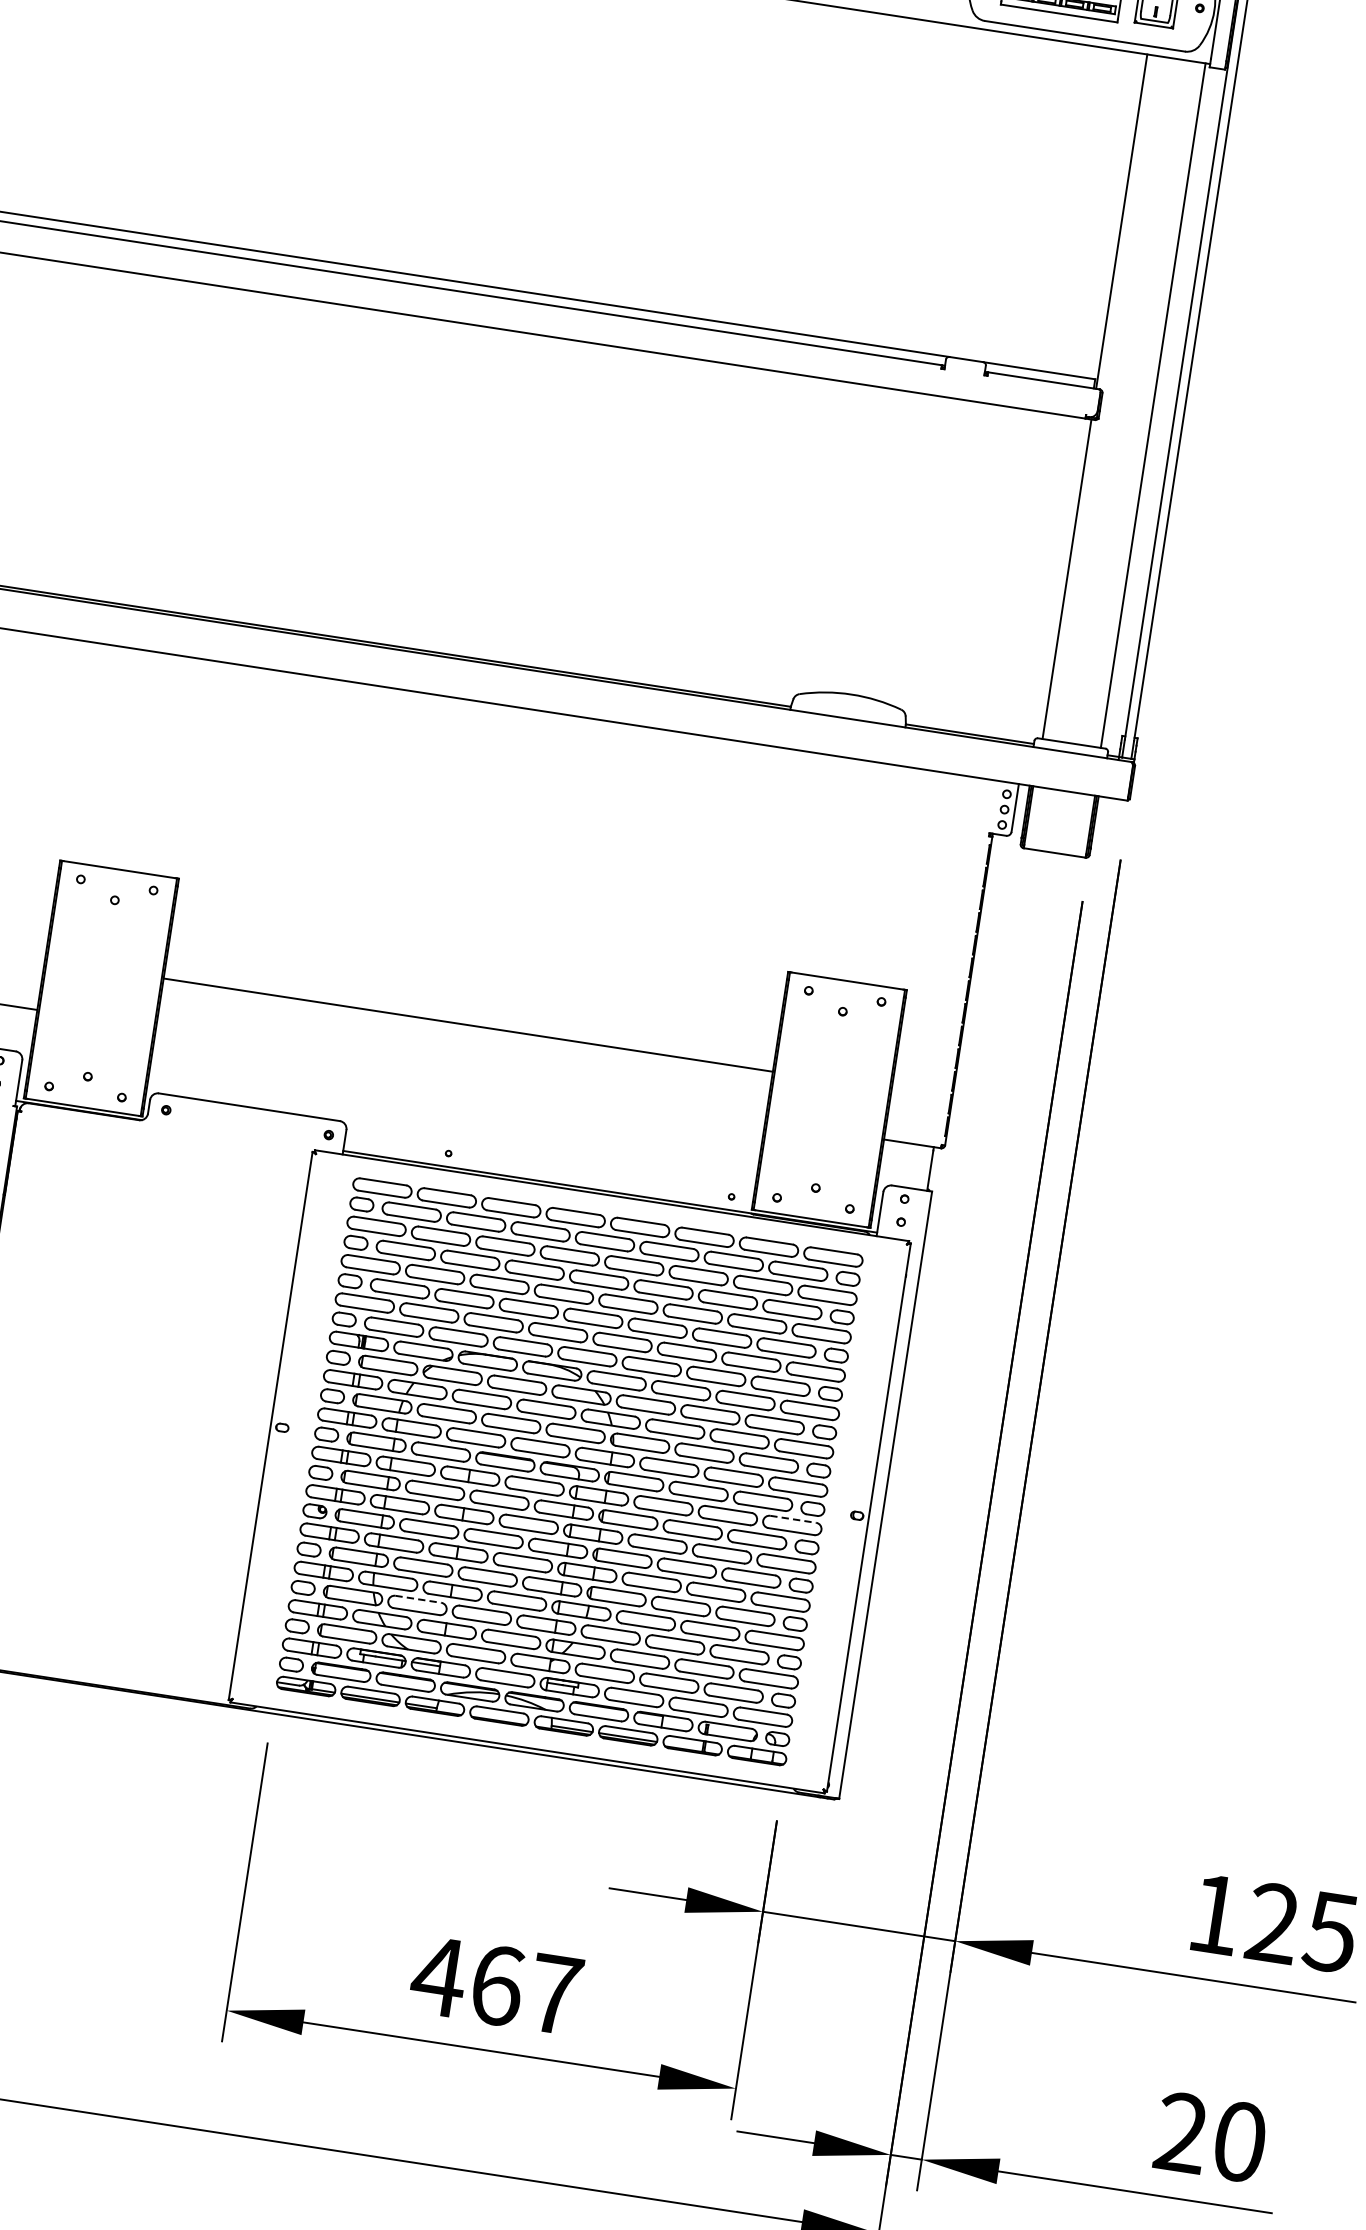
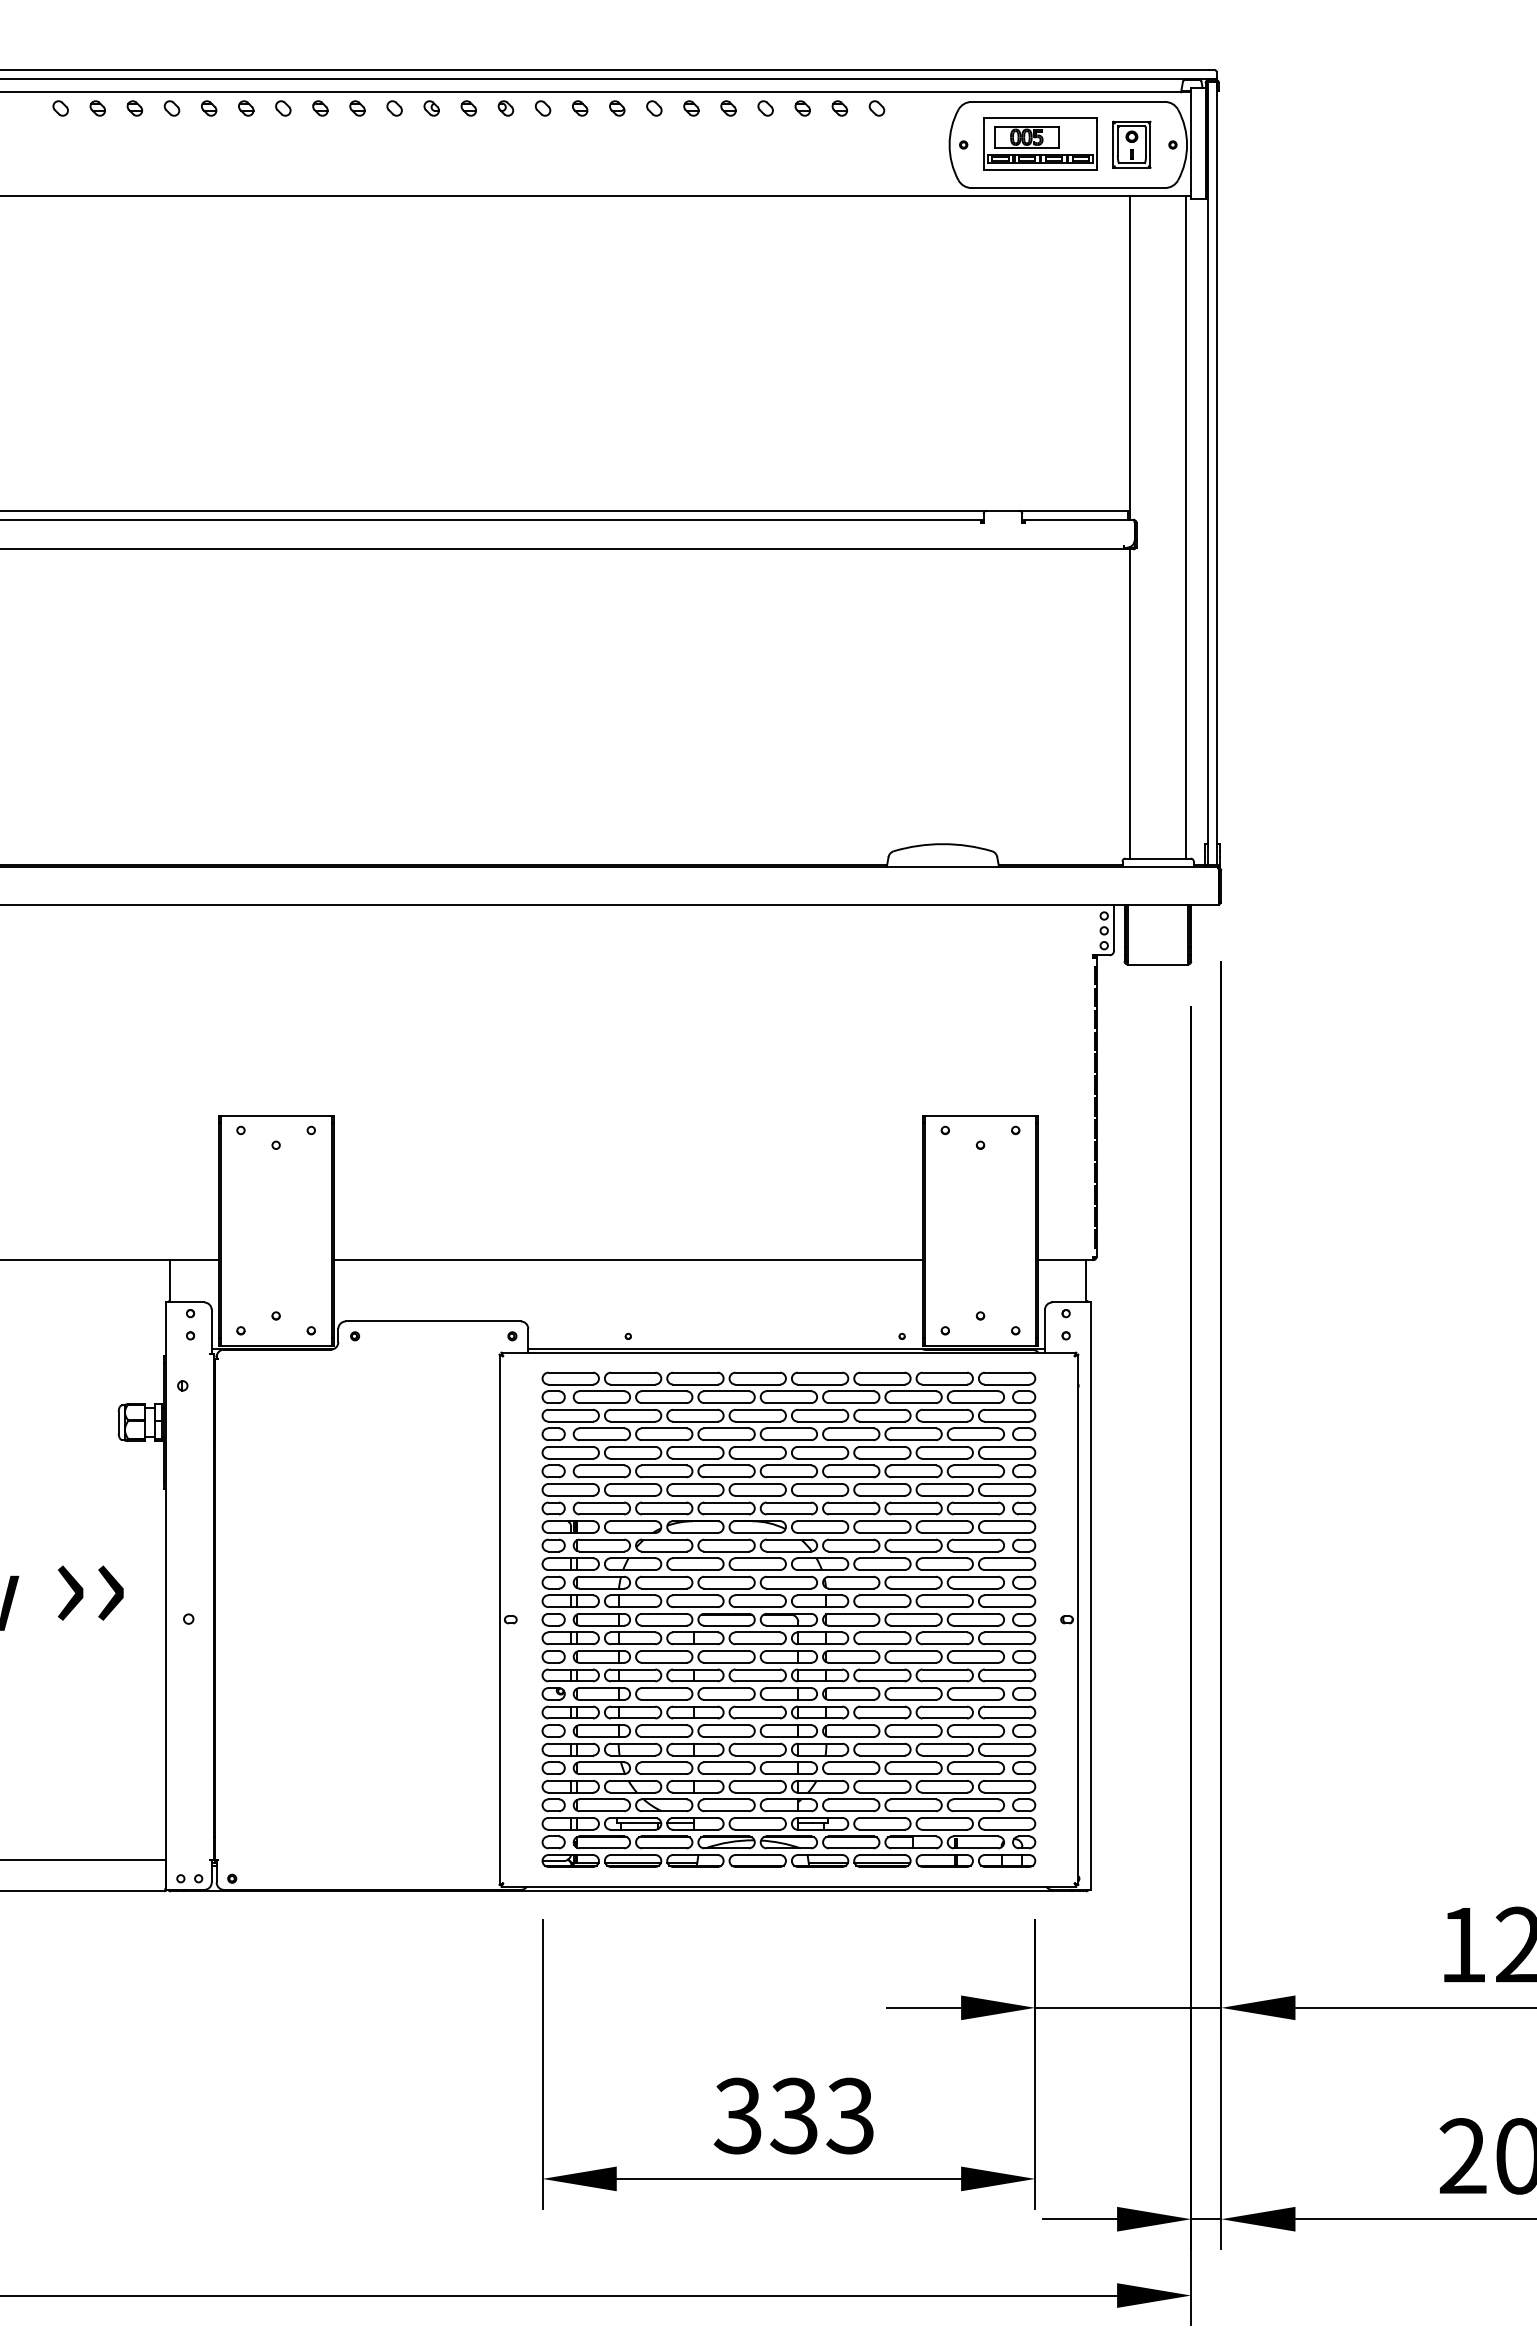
line: (468, 1025) -> (628, 1260), moved
line: (793, 1519) -> (1007, 1632), dashed -> solid
line: (418, 1599) -> (664, 1762), dashed -> solid
text: (496, 1984) -> (793, 2115), 467 -> 333

